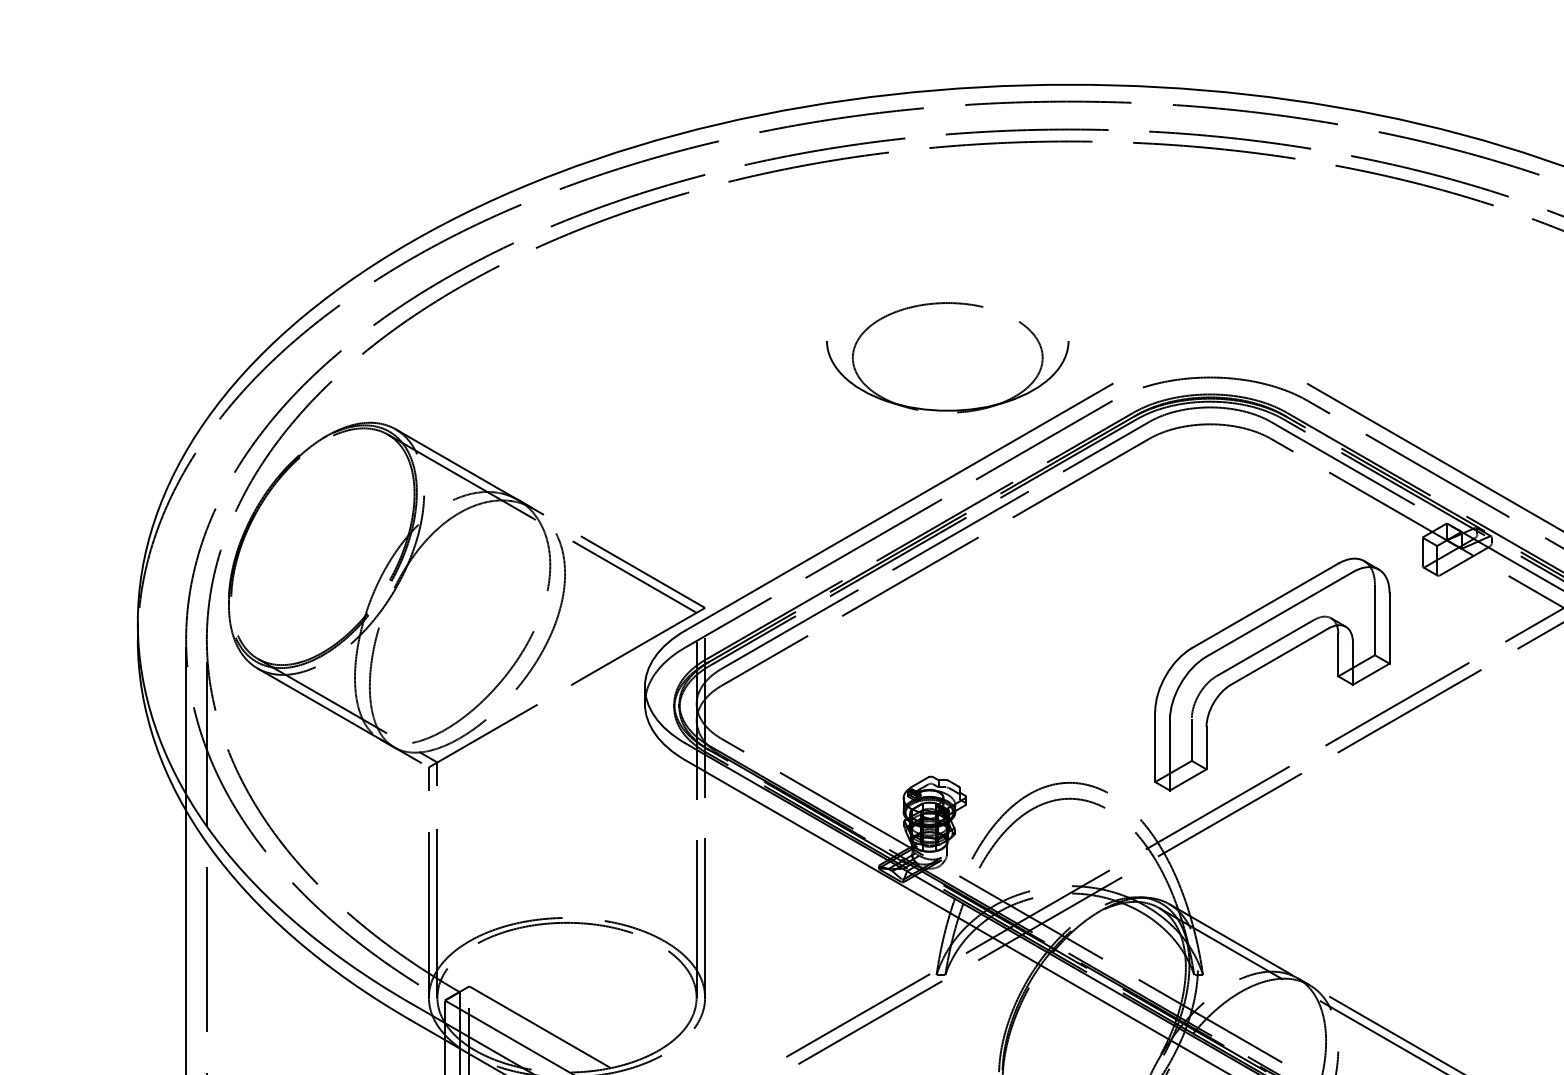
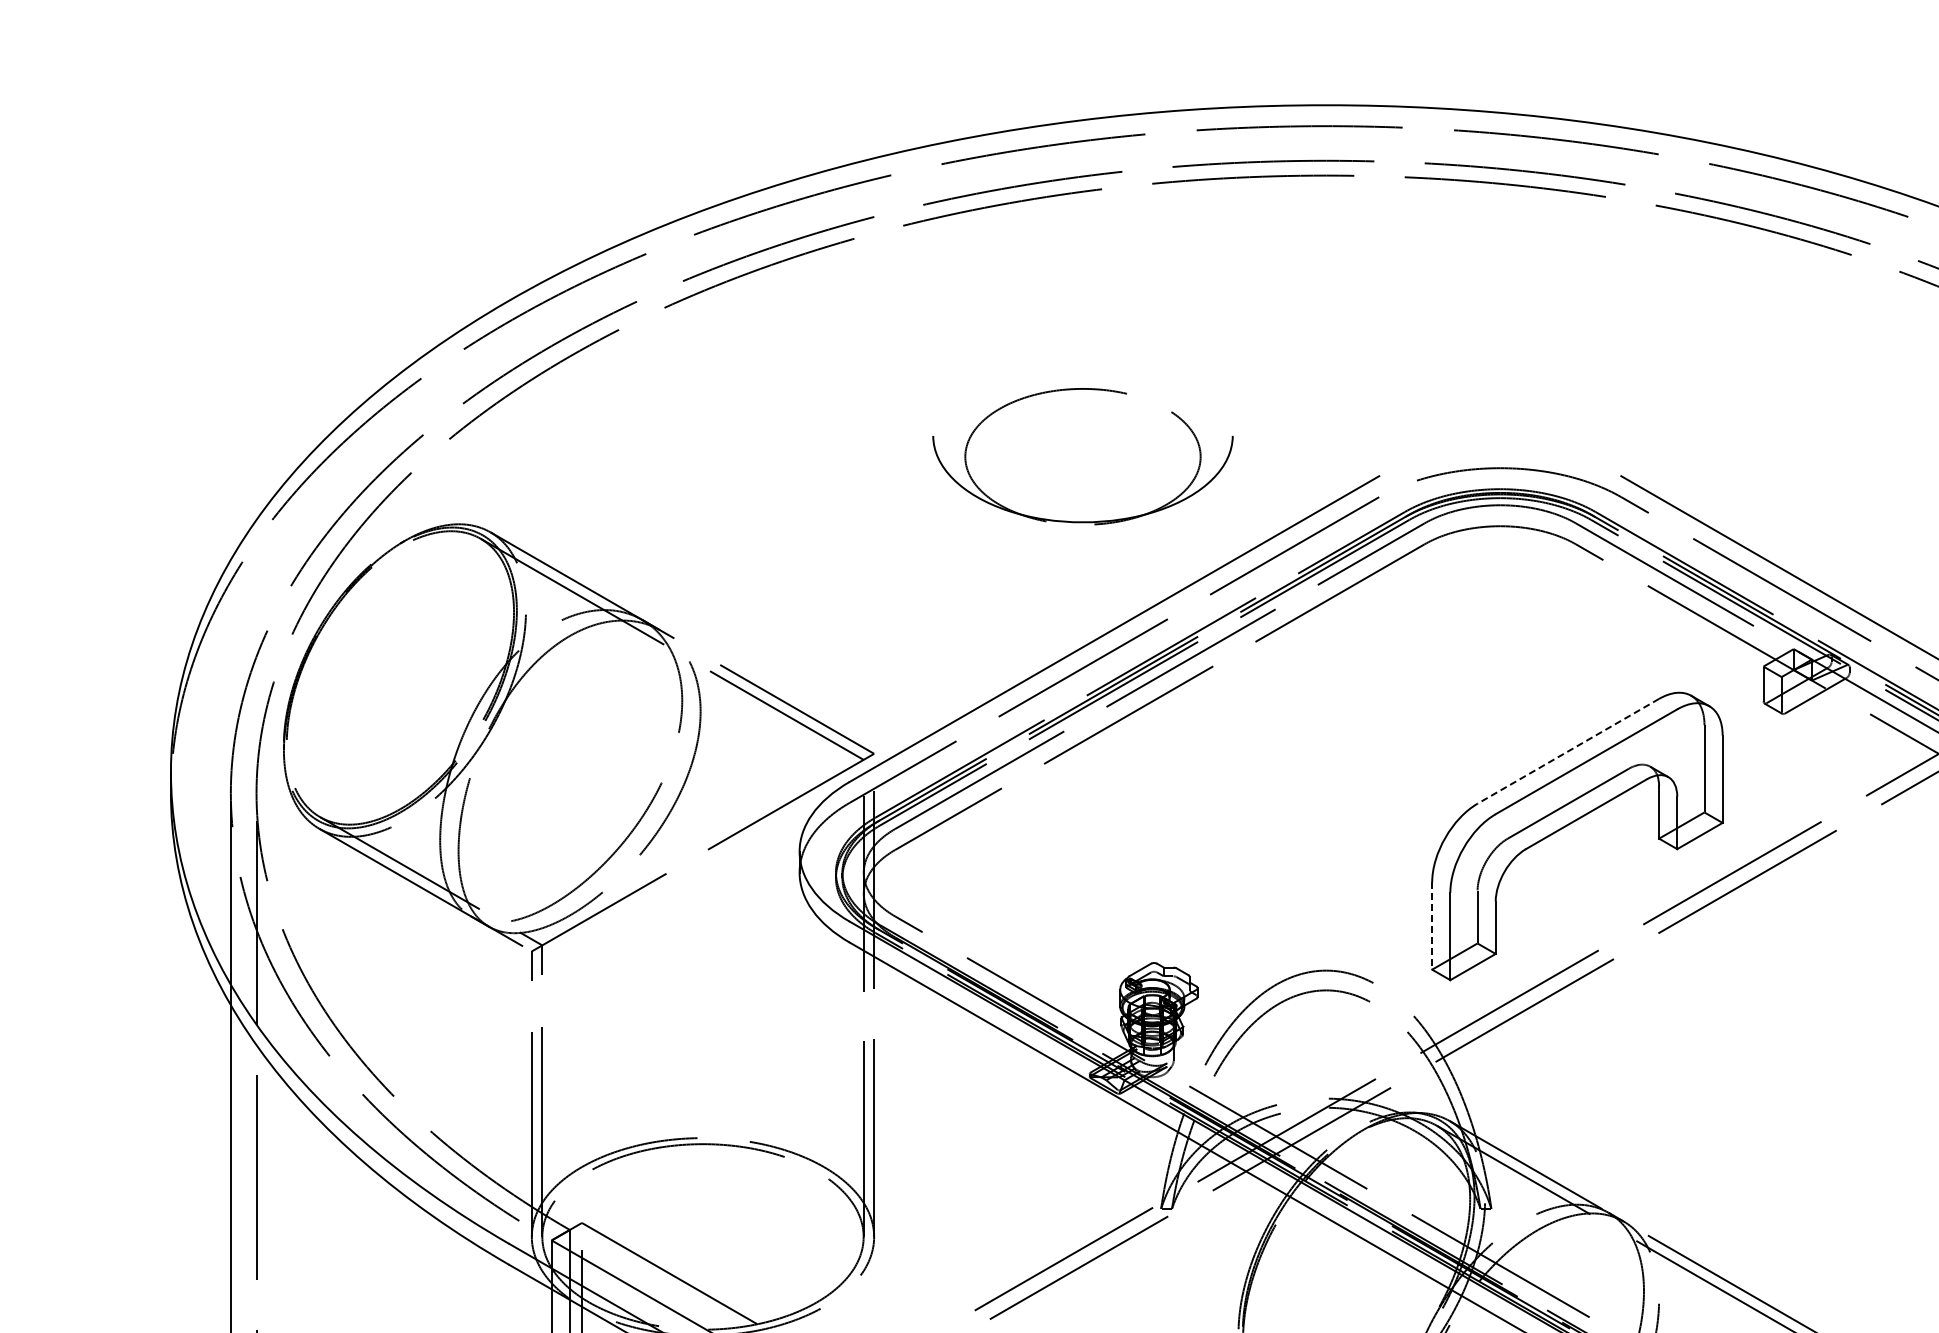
part: (947, 410) -> (1082, 521), moved
line: (1265, 606) -> (1568, 751), solid -> dashed
line: (1155, 747) -> (1432, 926), solid -> dashed

